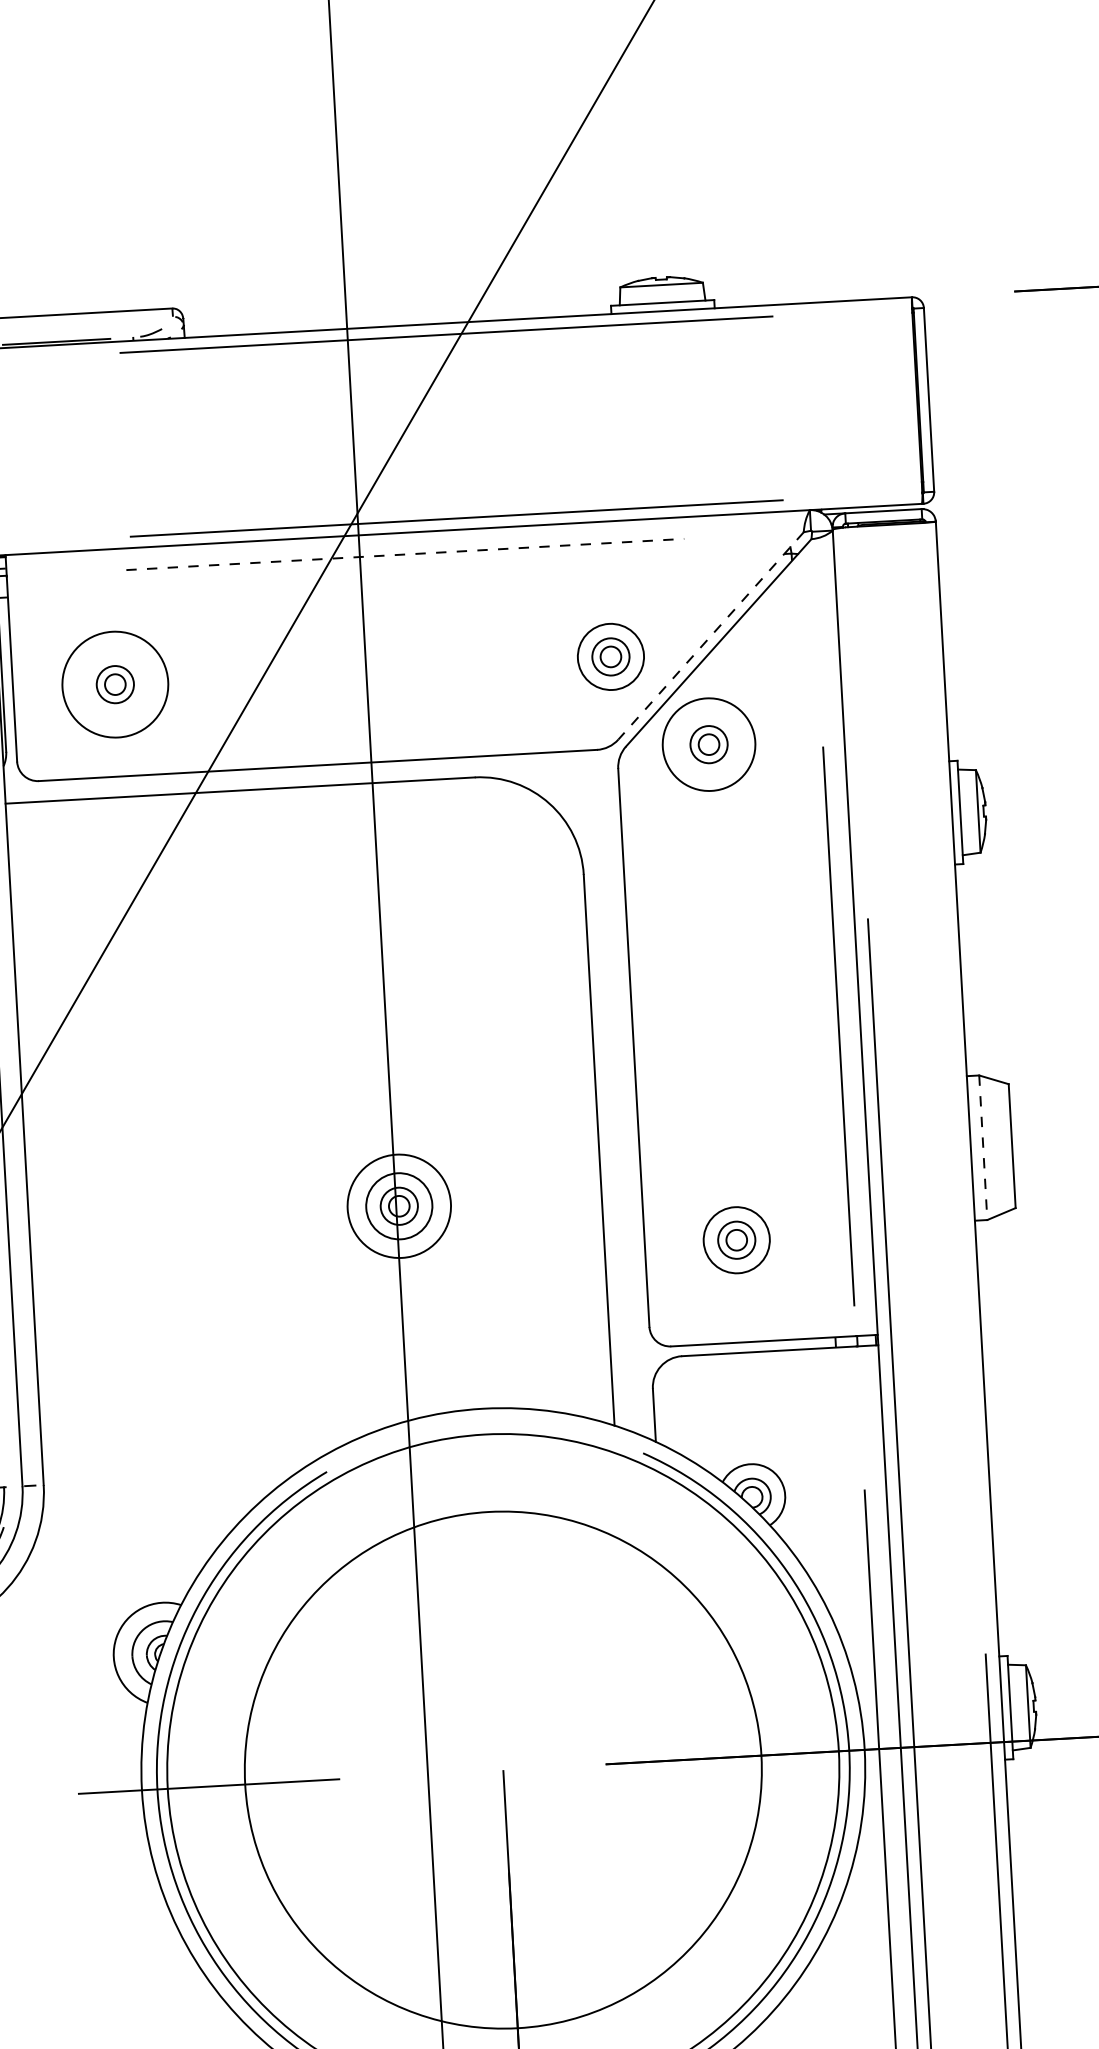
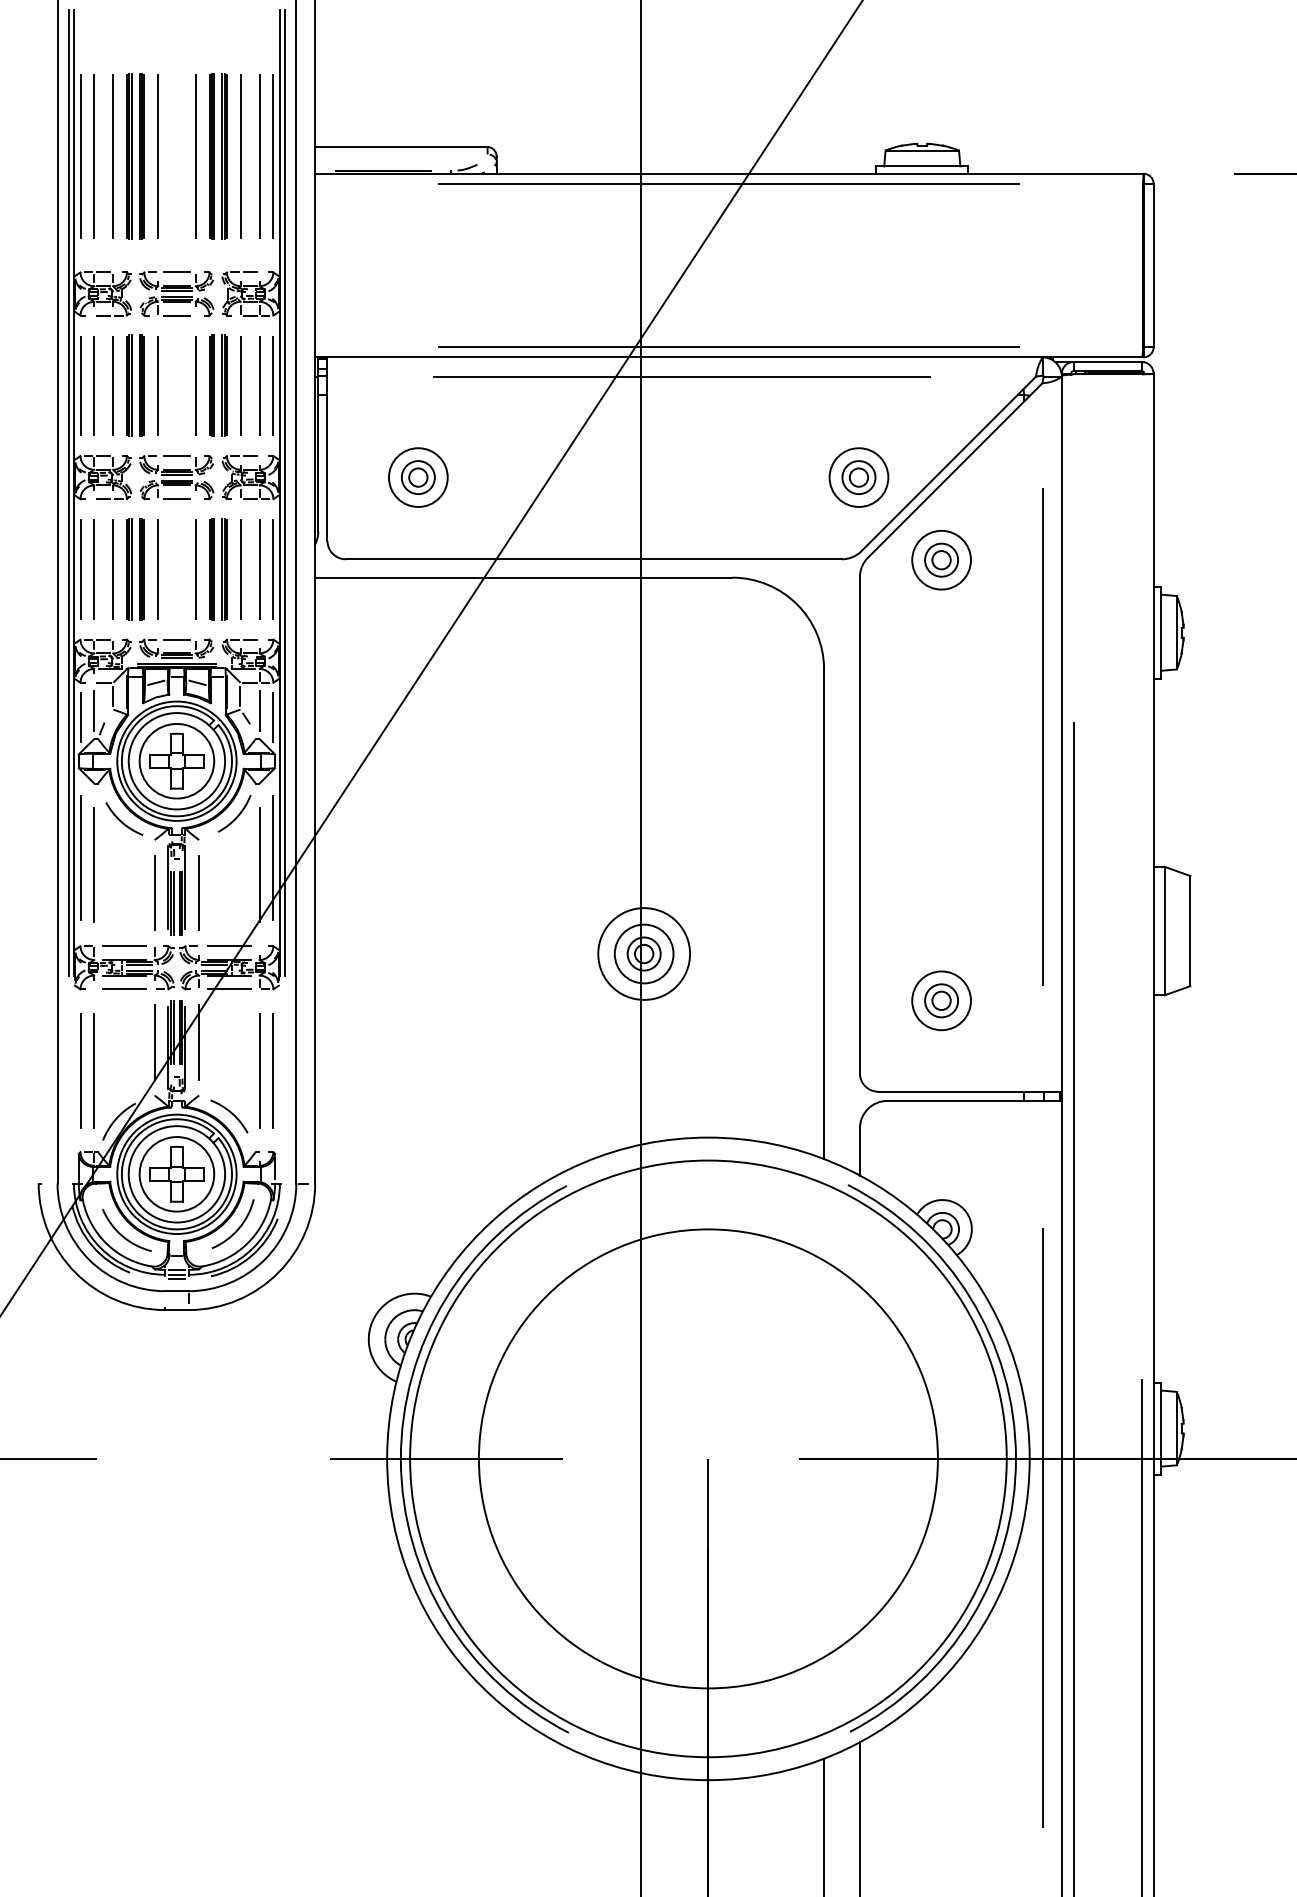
line: (406, 554) -> (682, 376), dashed -> solid
line: (710, 636) -> (948, 464), dashed -> solid
circle: (114, 684) -> (417, 477), size x0.62
circle: (708, 743) -> (941, 559), size x0.71
line: (838, 1025) -> (1042, 736), moved
line: (983, 1148) -> (1164, 931), dashed -> solid

